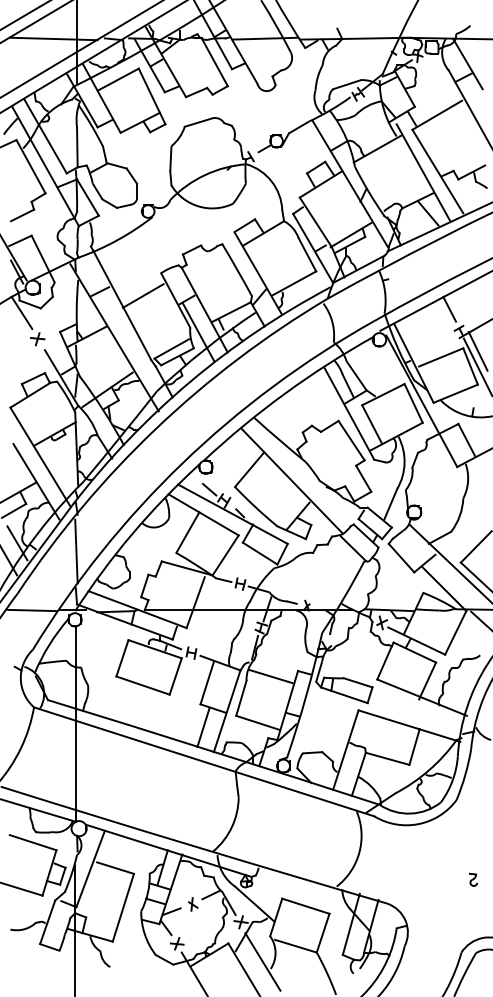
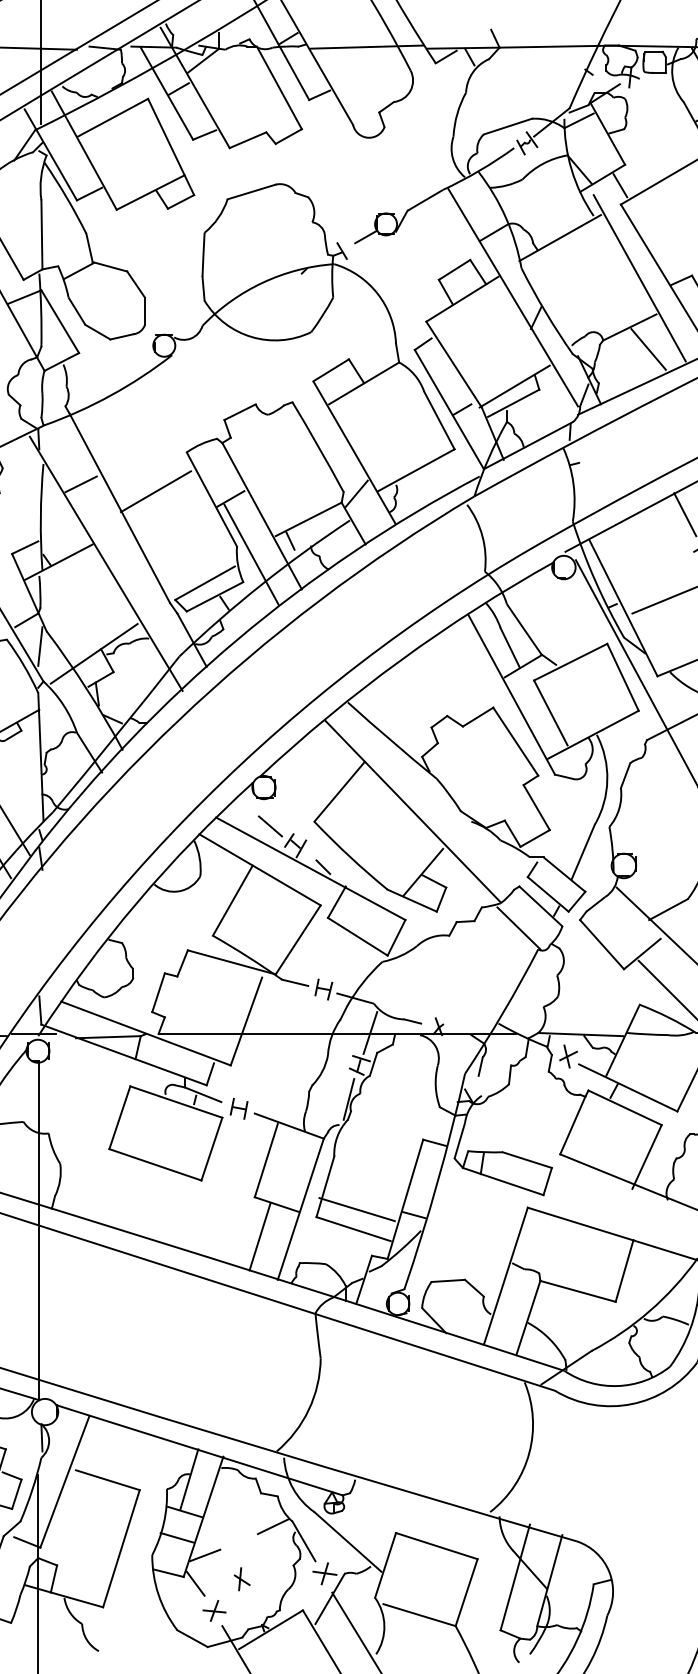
line: (76, 551) -> (40, 933), removed
line: (270, 676) -> (356, 1209), moved
part: (193, 904) -> (242, 1579), moved

